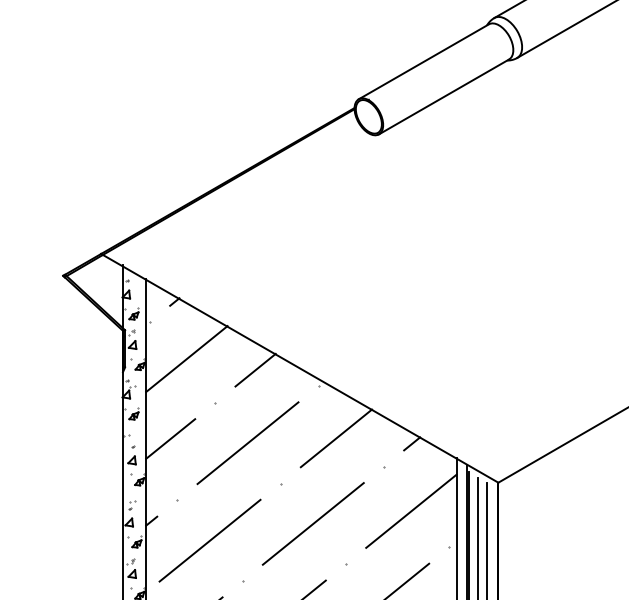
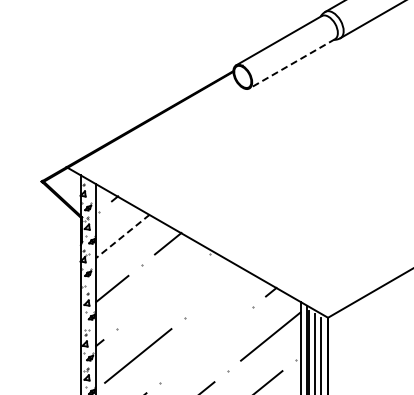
line: (442, 97) -> (291, 64), solid -> dashed
line: (186, 359) -> (122, 236), solid -> dashed
line: (336, 438) -> (221, 288), removed
line: (248, 442) -> (163, 291), removed
line: (313, 523) -> (206, 344), removed

